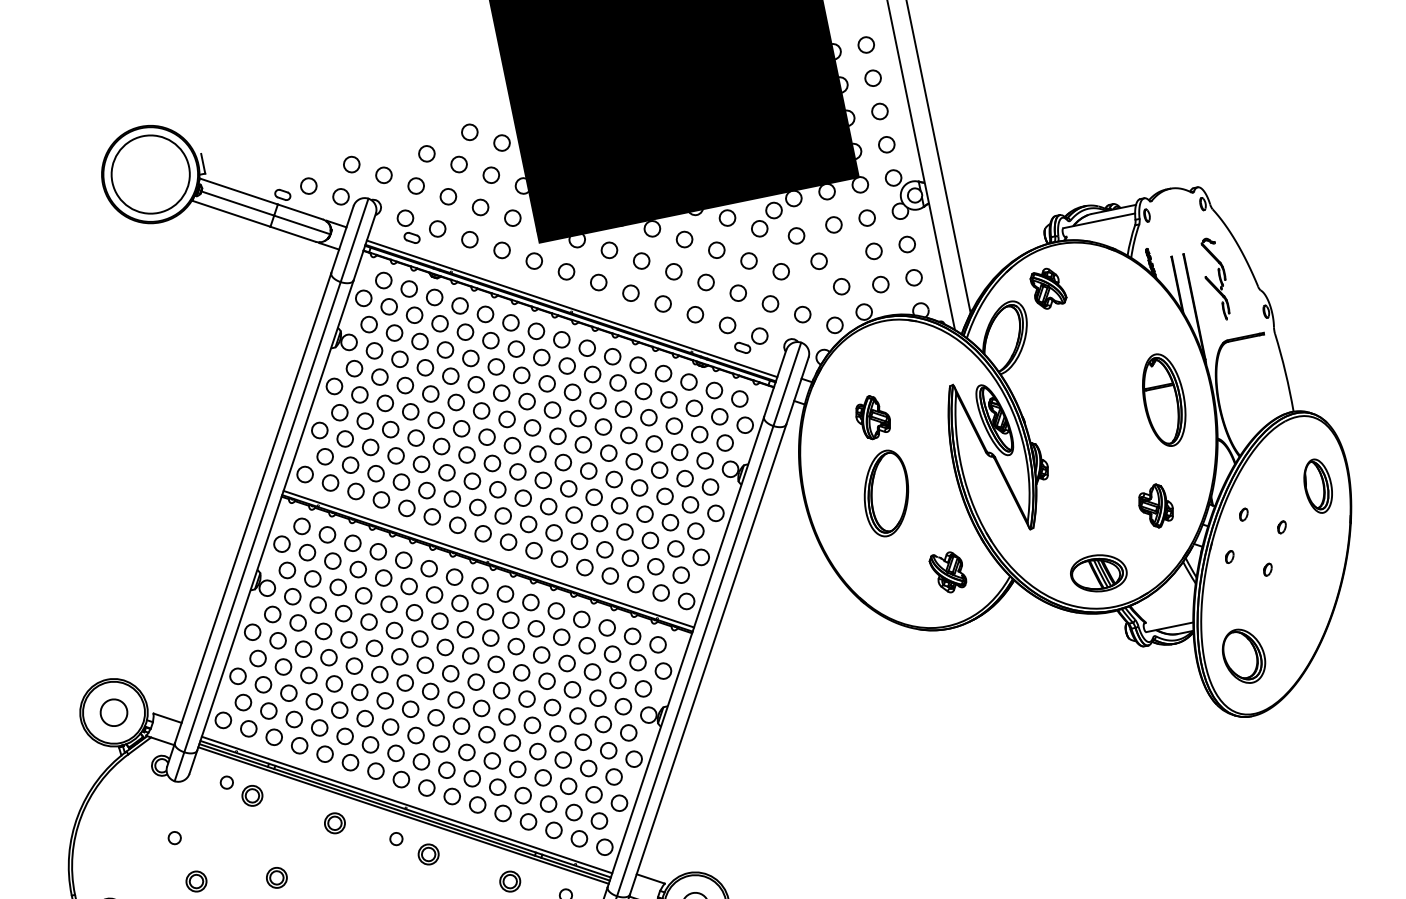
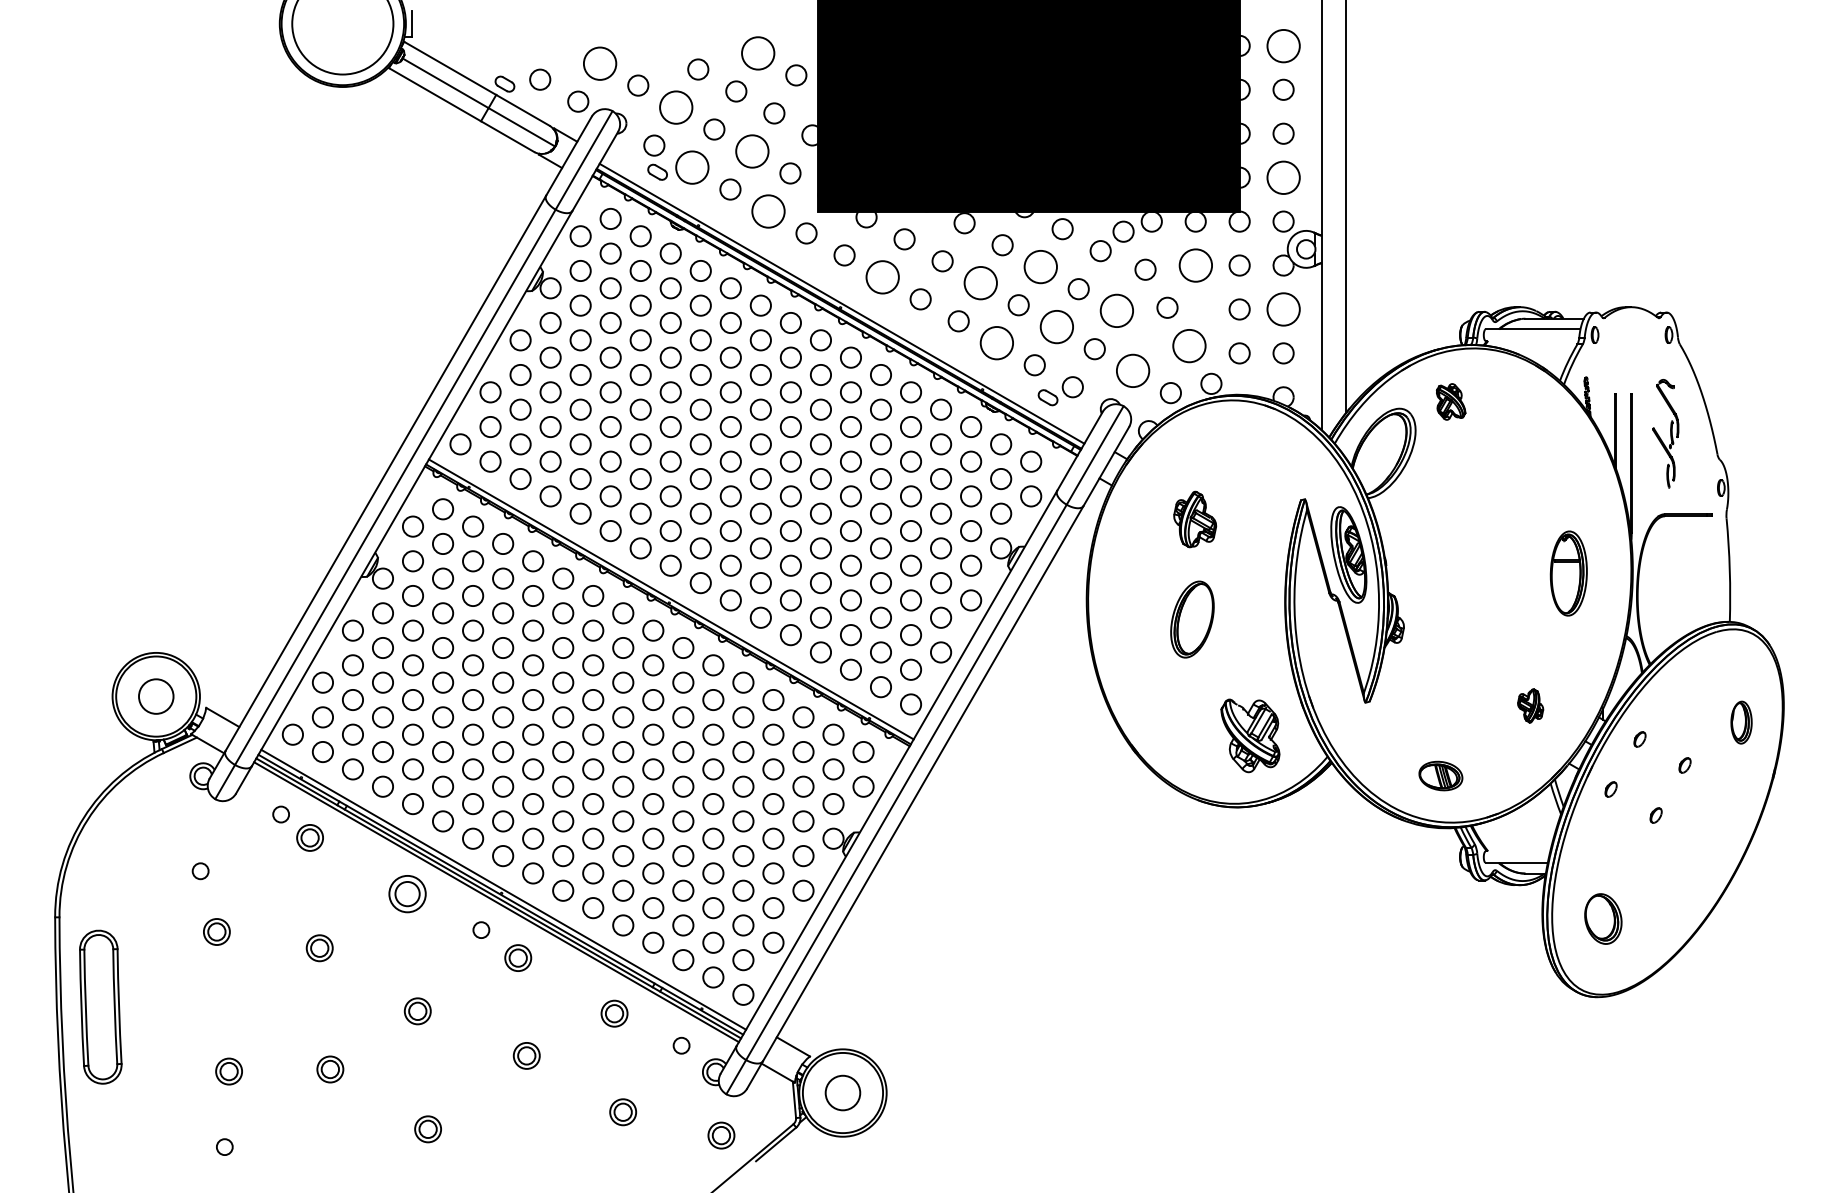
circle: (866, 44) -> (1283, 45), size x1.6
circle: (469, 132) -> (758, 53), size x1.6
circle: (886, 144) -> (1283, 177), size x1.6
circle: (351, 164) -> (600, 63), size x1.6
circle: (416, 185) -> (676, 107), size x1.6
circle: (480, 207) -> (752, 151), size x1.6
circle: (833, 224) -> (1195, 265), size x1.6
circle: (437, 228) -> (692, 167), size x1.6
circle: (907, 244) -> (1283, 309), size x1.6
circle: (502, 250) -> (768, 211), size x1.6
circle: (716, 250) -> (1040, 267), size x1.6
circle: (673, 271) -> (980, 283), size x1.6
circle: (781, 272) -> (1116, 311), size x1.6
circle: (598, 282) -> (882, 277), size x1.6
circle: (841, 286) -> (1189, 345), size x1.6
part: (1047, 288) -> (1450, 401), size x0.7
circle: (738, 293) -> (1056, 327), size x1.6
circle: (695, 314) -> (996, 343), size x1.6
circle: (802, 314) -> (1132, 371), size x1.6
part: (1163, 400) -> (1568, 573), size x0.7
part: (1318, 486) -> (1741, 722), size x0.6
part: (886, 493) -> (1192, 619), size x0.7
part: (1155, 505) -> (1530, 705), size x0.6
part: (947, 572) -> (1249, 735), size x1.4
part: (1098, 572) -> (1440, 775), size x0.6
part: (1244, 655) -> (1603, 918), size x0.7
part: (334, 823) -> (407, 894), size x1.4

